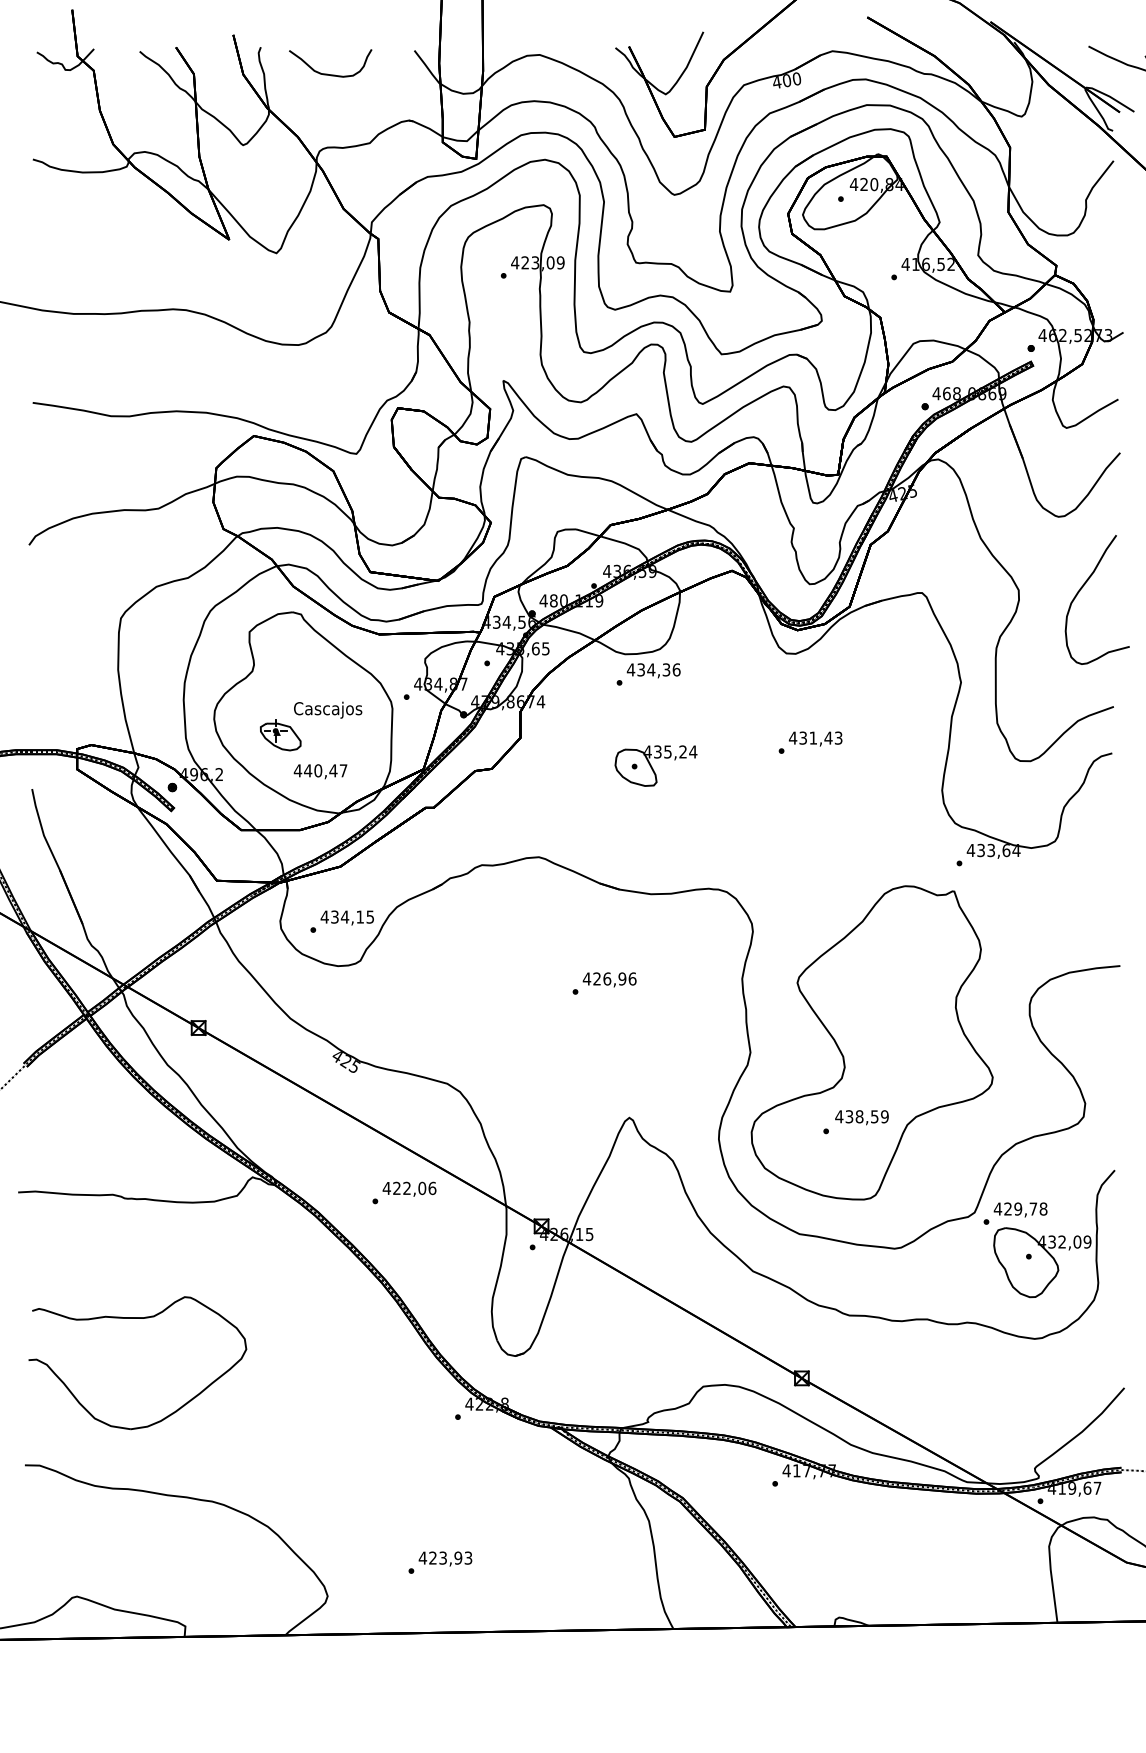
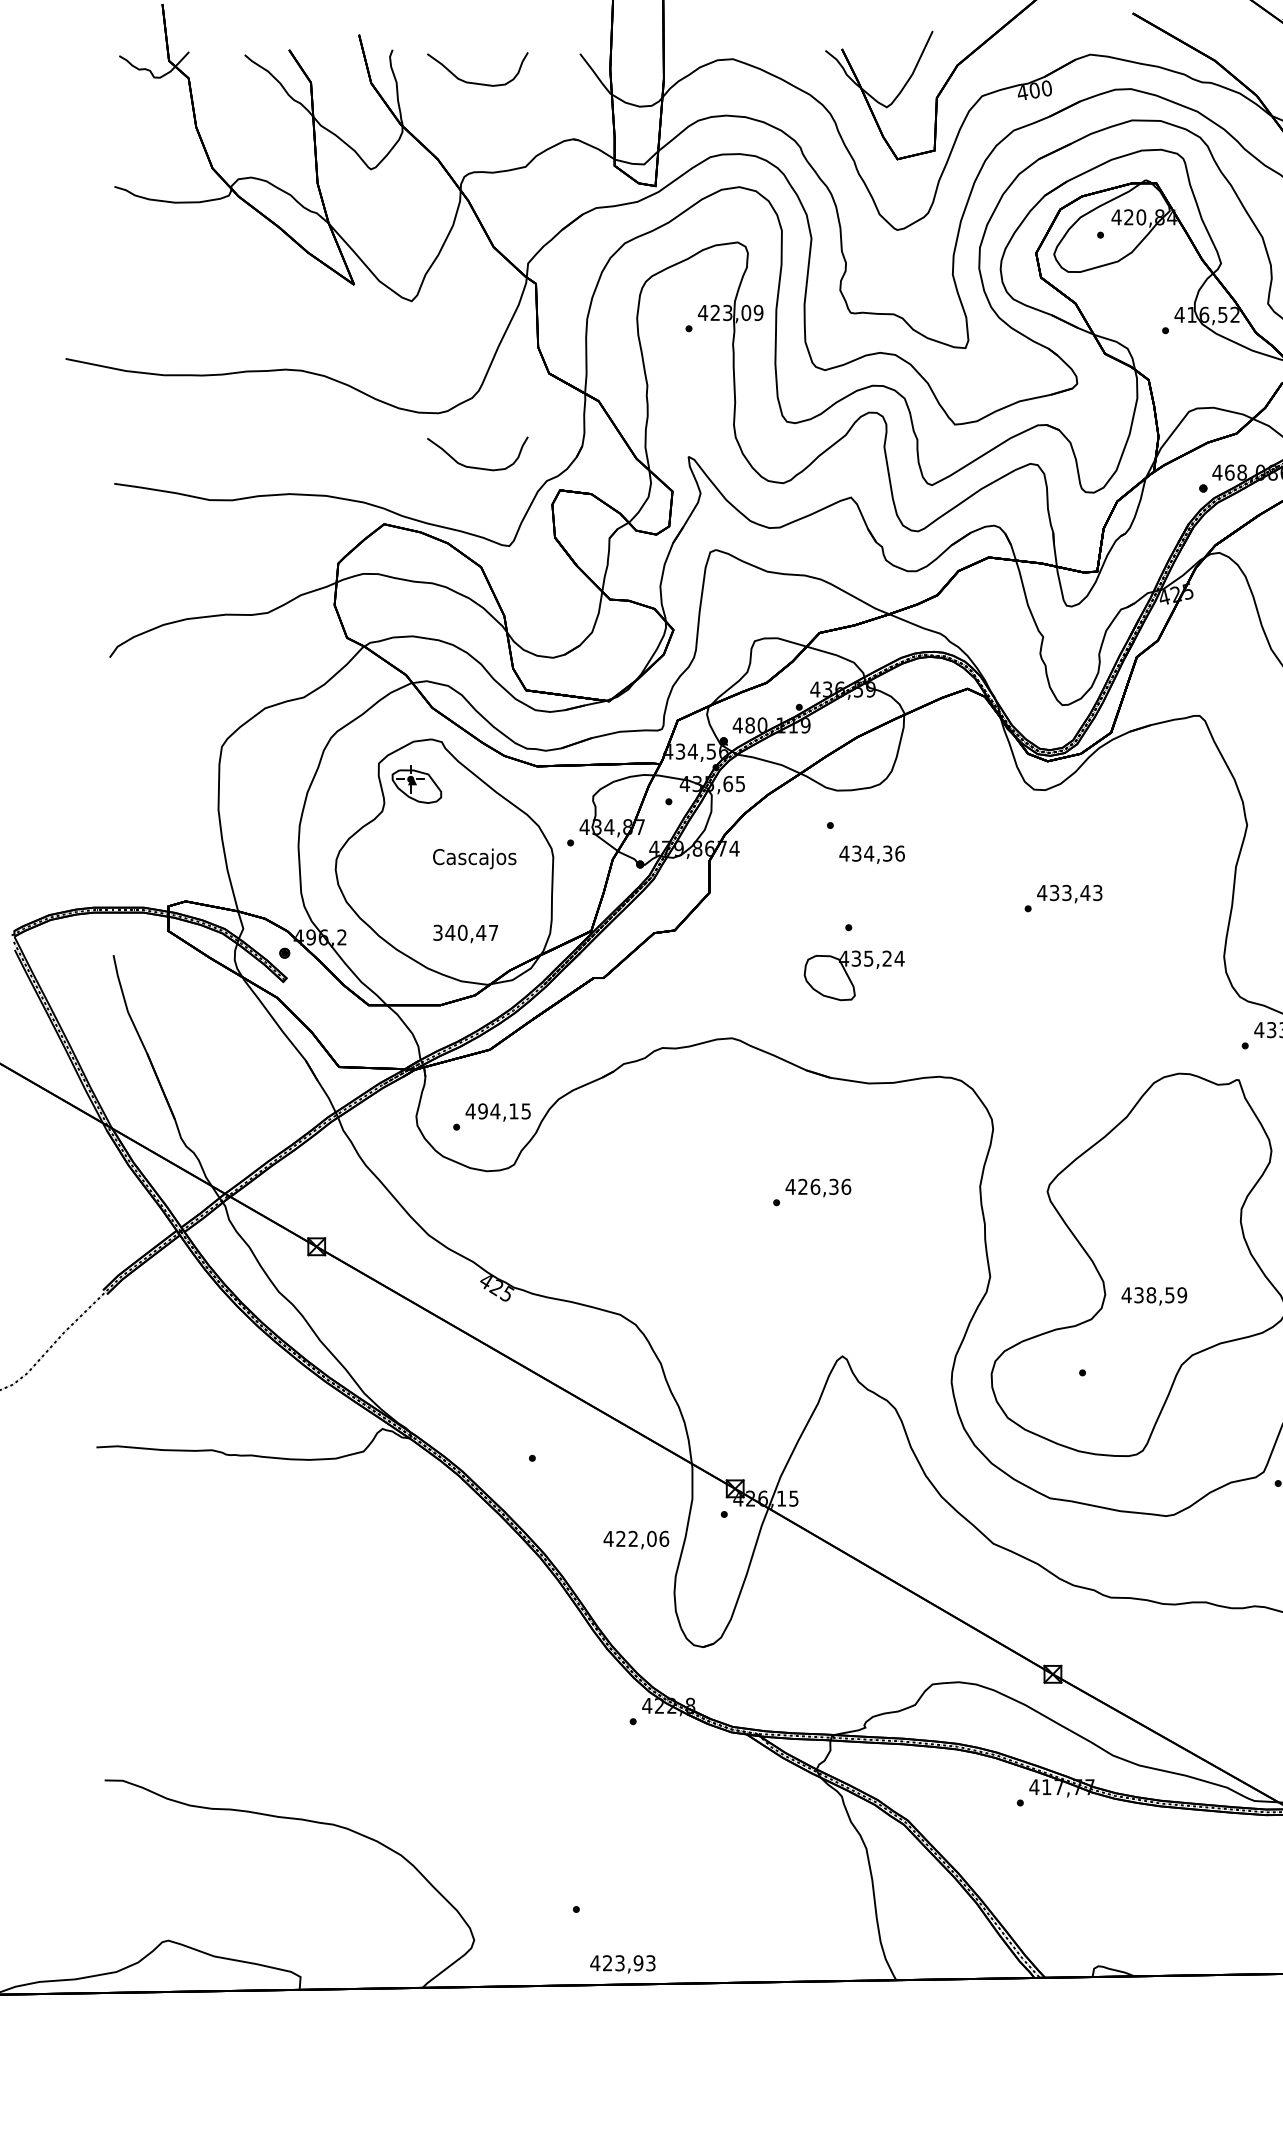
curve: (327, 388) -> (473, 466), added
text: (653, 670) -> (871, 854), moved
part: (280, 735) -> (416, 784), moved
text: (813, 737) -> (1067, 892), 431,43 -> 433,43
part: (655, 765) -> (853, 975), moved
text: (297, 770) -> (437, 932), 440,47 -> 340,47
text: (334, 916) -> (482, 1110), 434,15 -> 494,15
text: (622, 978) -> (833, 1186), 426,96 -> 426,36
text: (861, 1117) -> (1153, 1296), moved
text: (409, 1188) -> (636, 1539), moved
part: (137, 1318) -> (242, 1601), removed
text: (445, 1558) -> (622, 1963), moved

